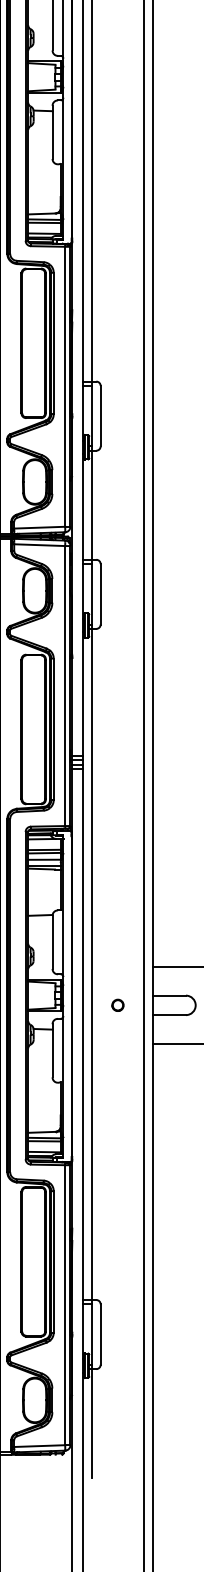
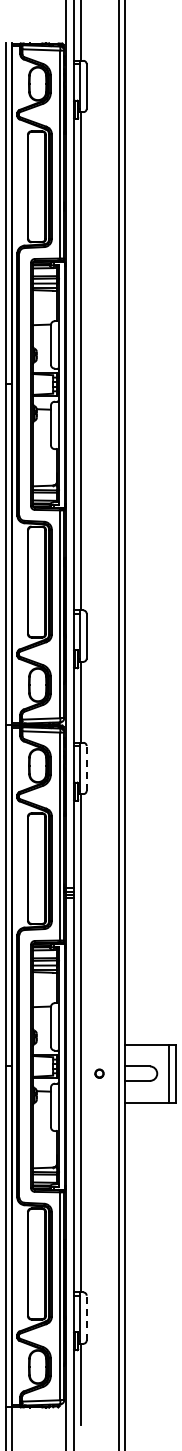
line: (100, 593) -> (86, 767), solid -> dashed
line: (100, 1333) -> (86, 1317), solid -> dashed

